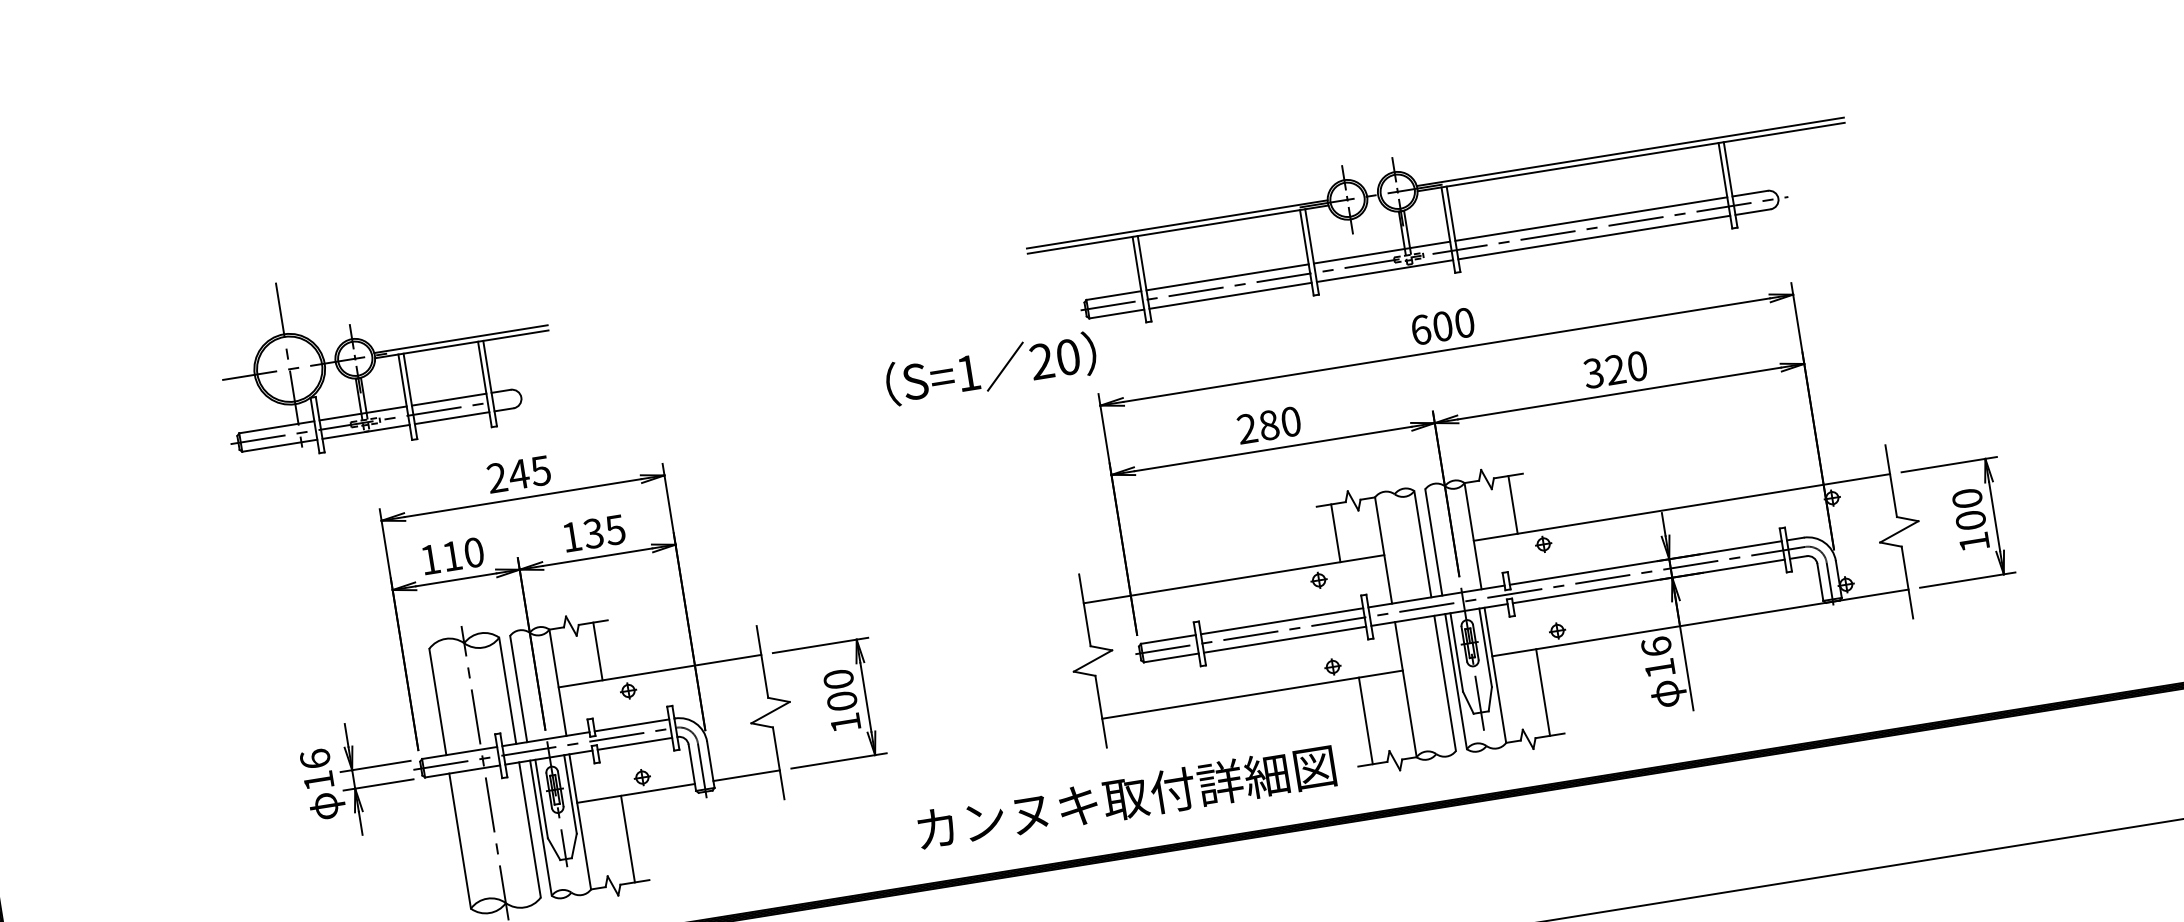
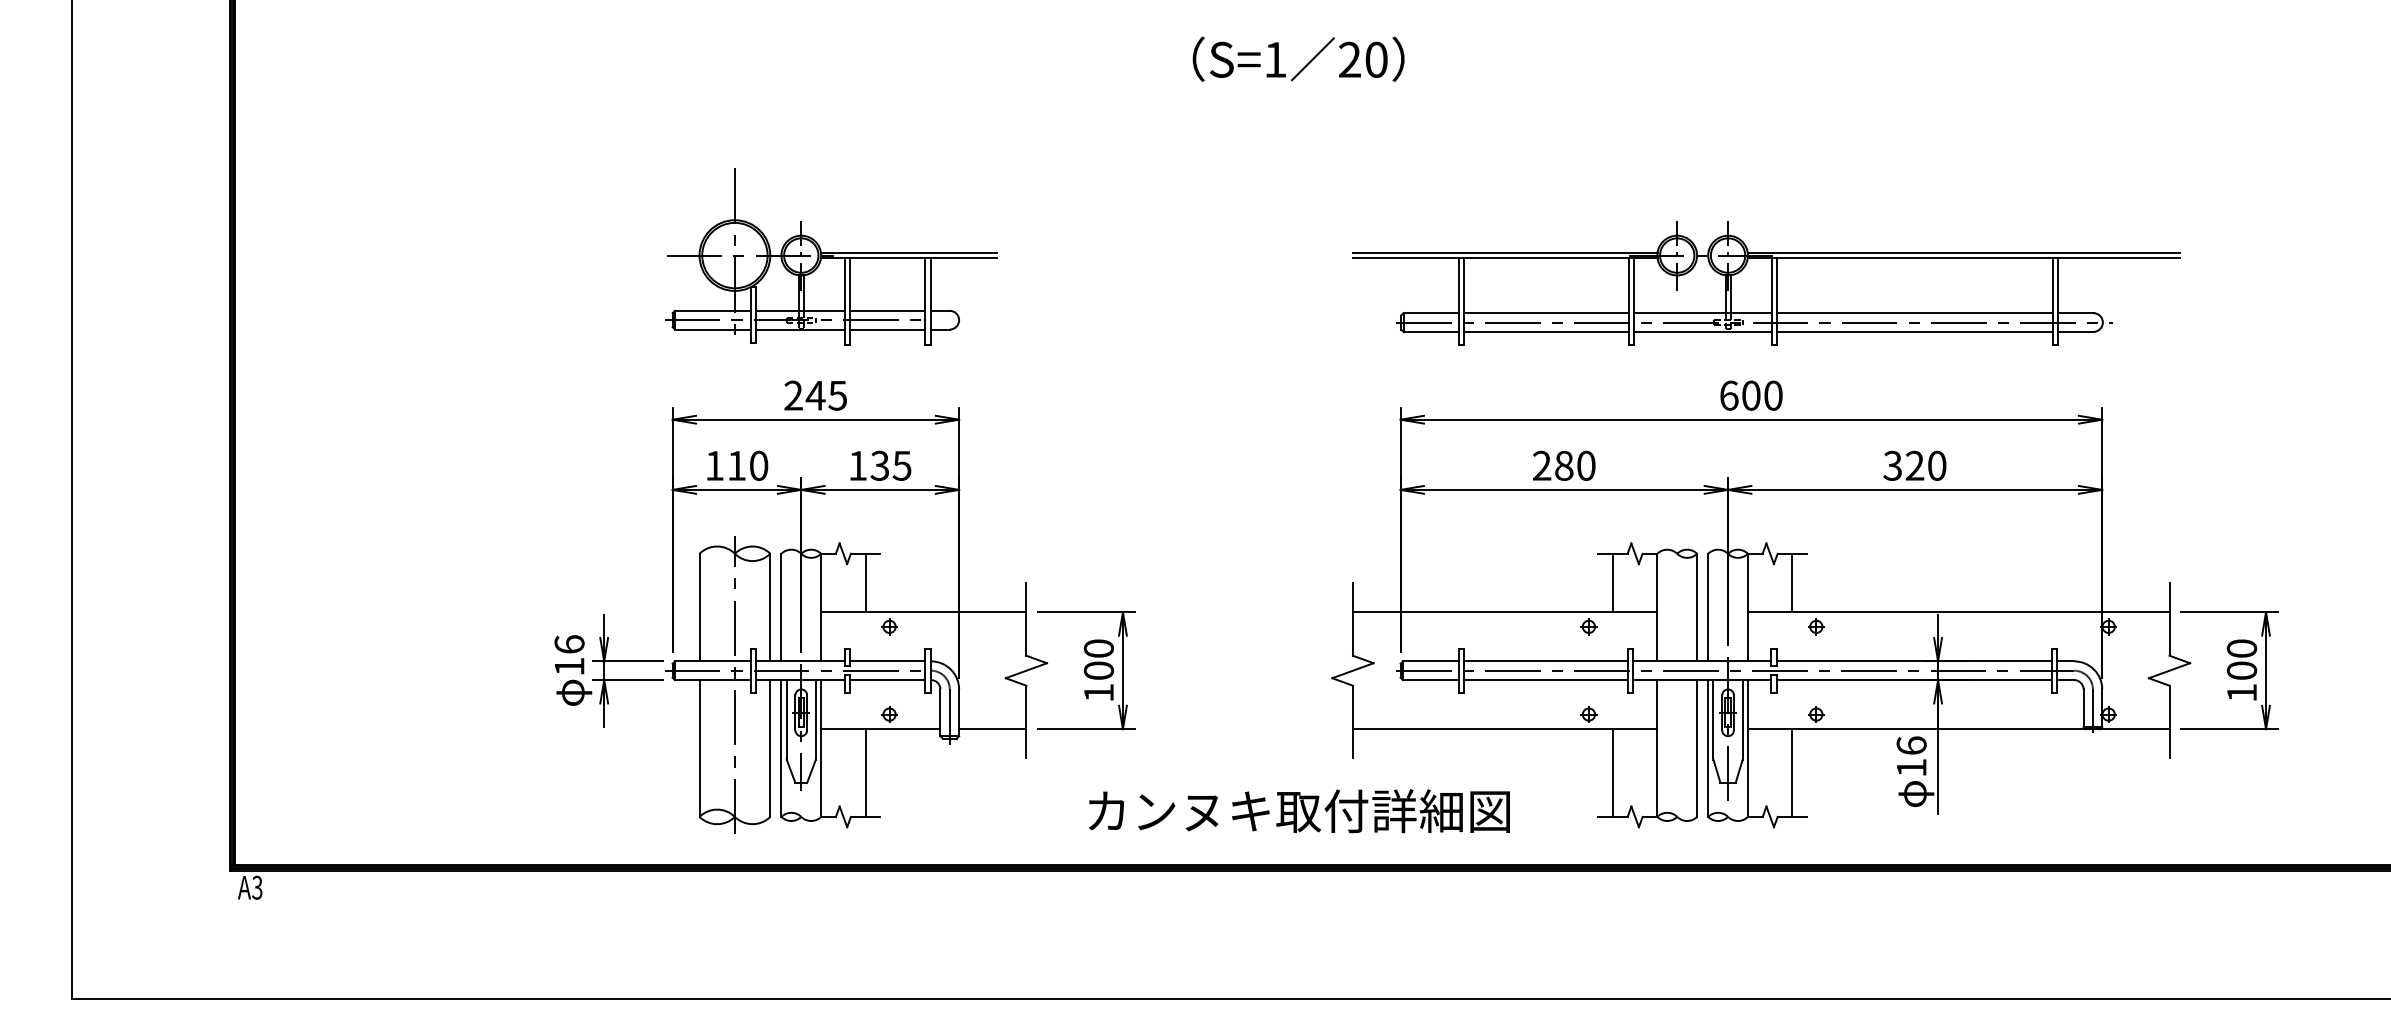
part: (385, 354) -> (831, 256), moved
text: (990, 368) -> (1298, 58), moved
text: (1125, 798) -> (1298, 811), moved

